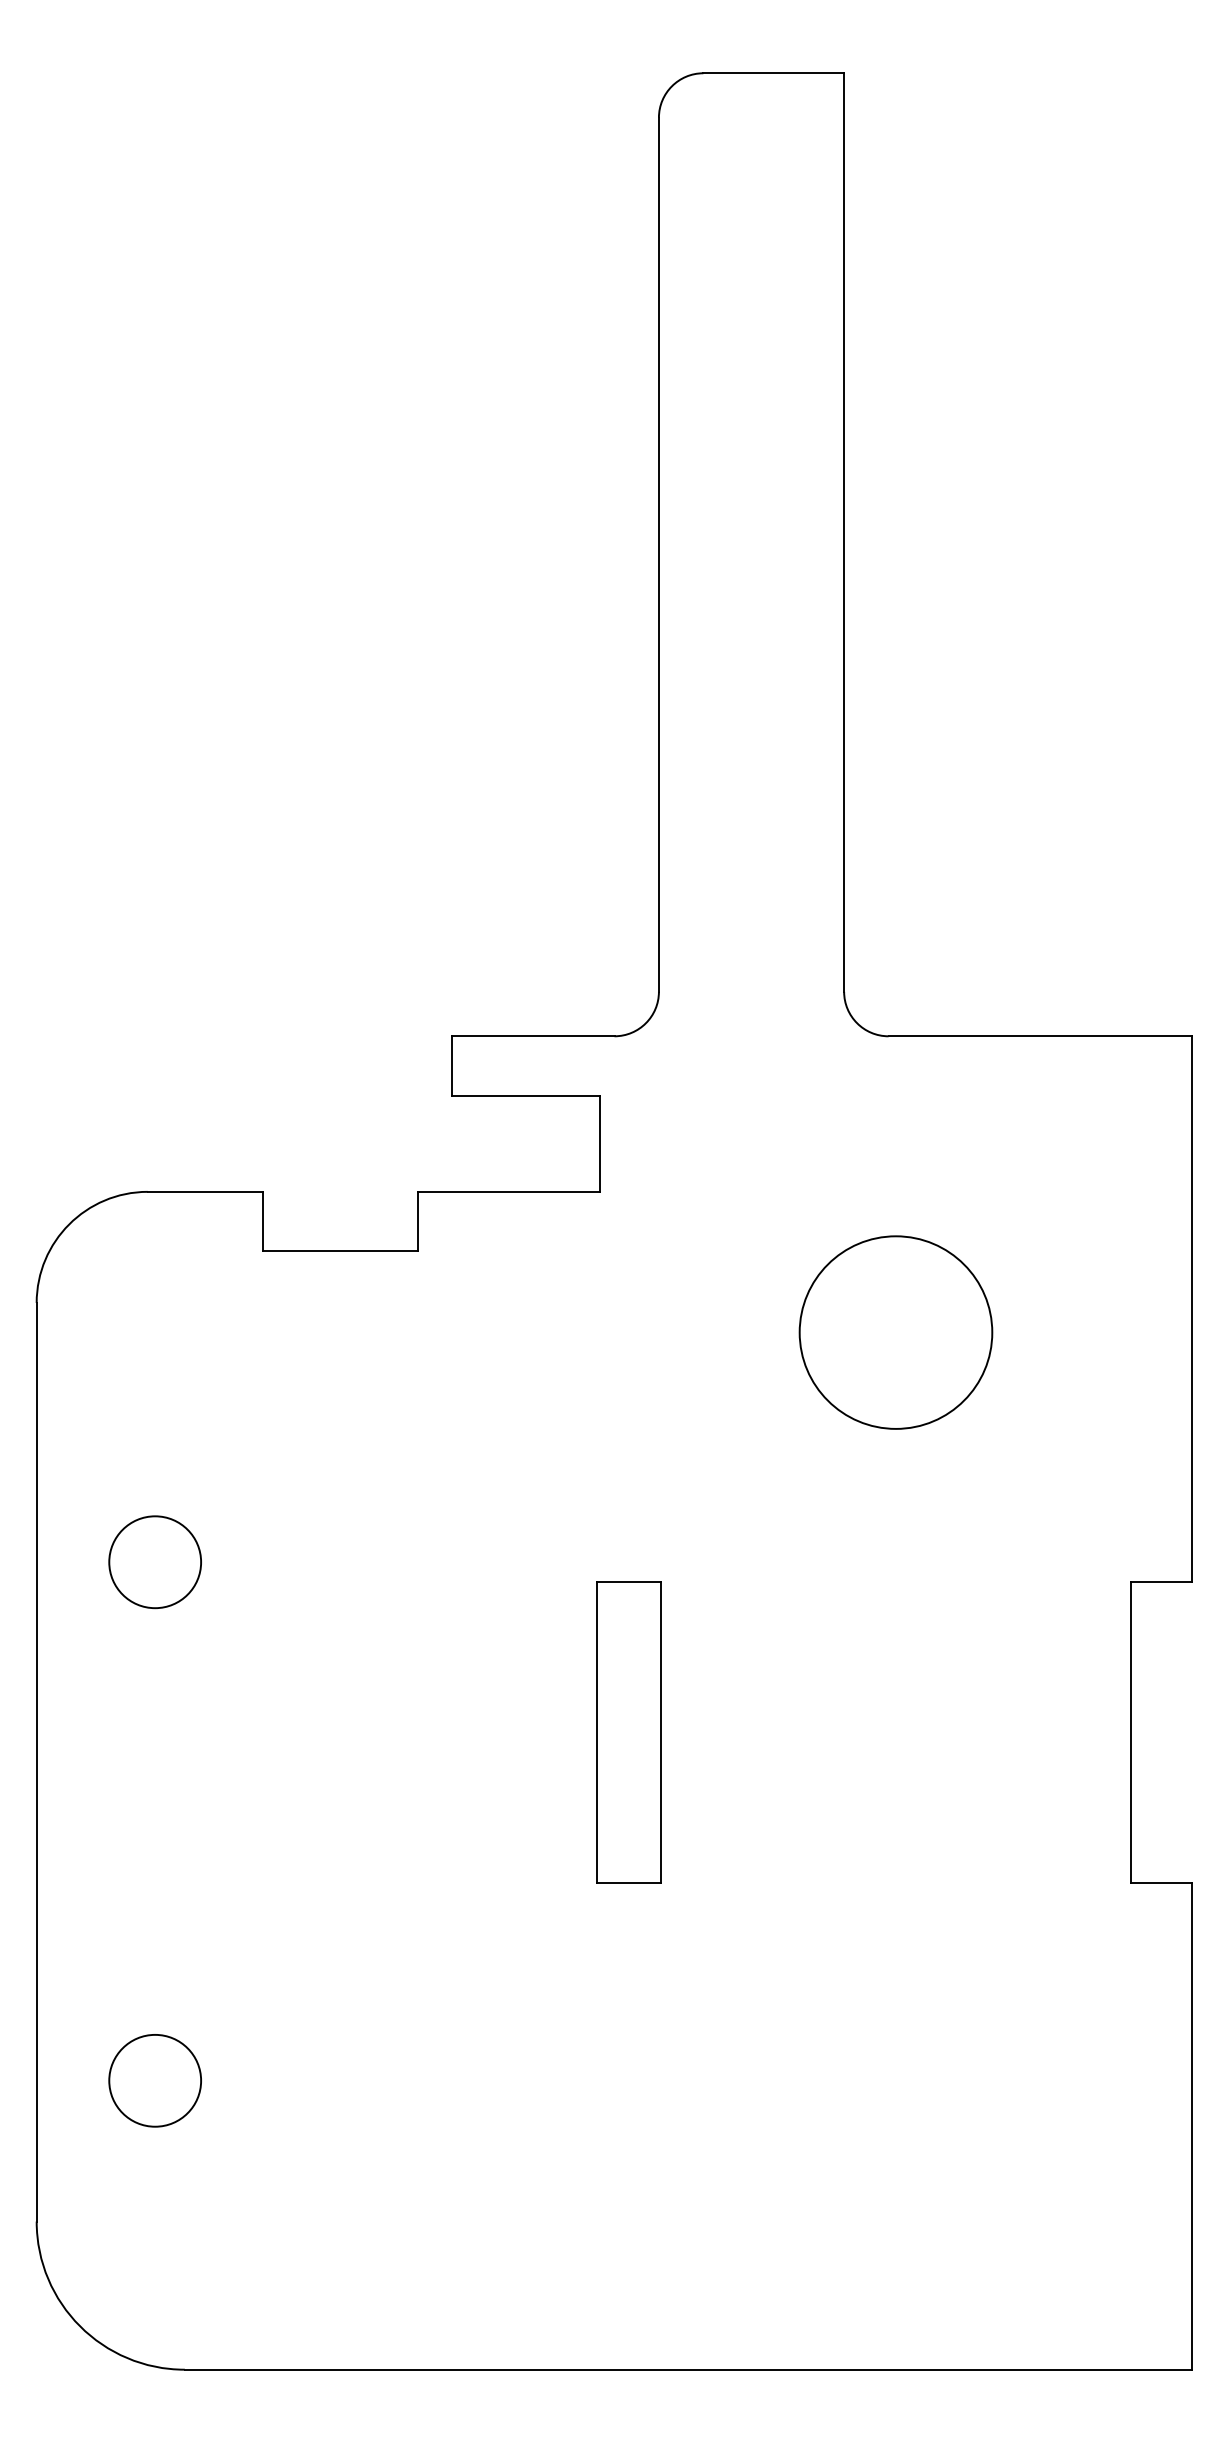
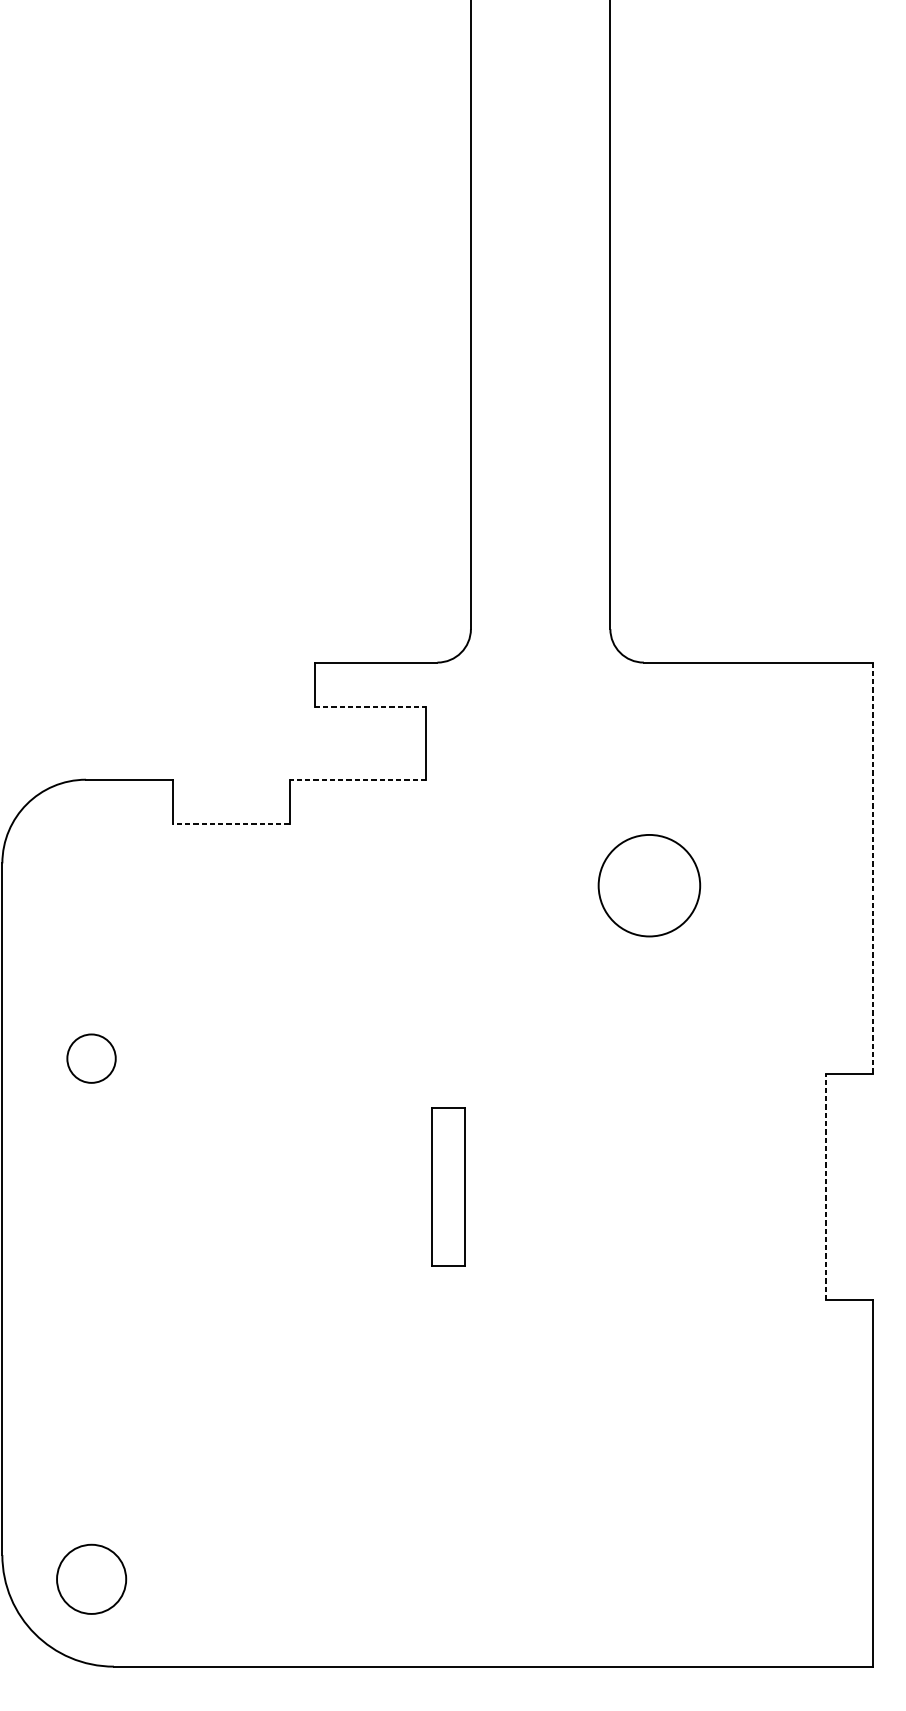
line: (526, 1095) -> (371, 707), solid -> dashed
line: (508, 1191) -> (357, 779), solid -> dashed
line: (340, 1251) -> (231, 824), solid -> dashed
line: (1192, 1309) -> (872, 868), solid -> dashed
circle: (895, 1332) -> (649, 885), size x0.7
circle: (154, 1562) -> (91, 1058), size x0.7
part: (628, 1732) -> (448, 1186), size x0.7
line: (1130, 1732) -> (826, 1186), solid -> dashed
circle: (154, 2080) -> (91, 1579), moved

